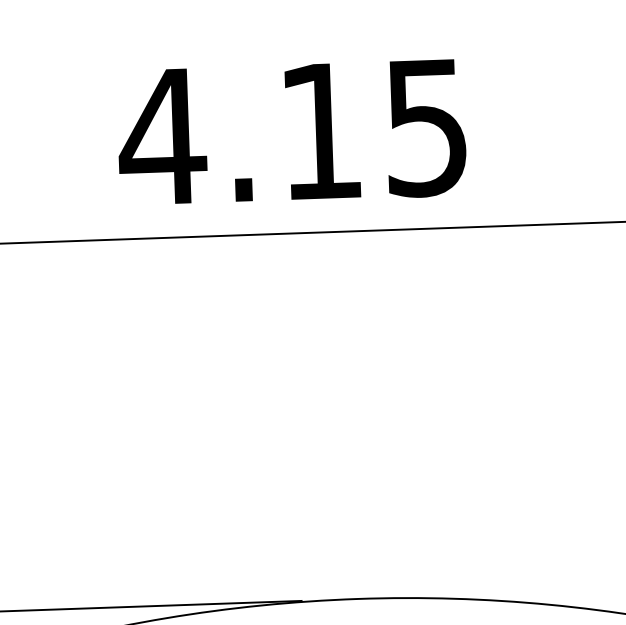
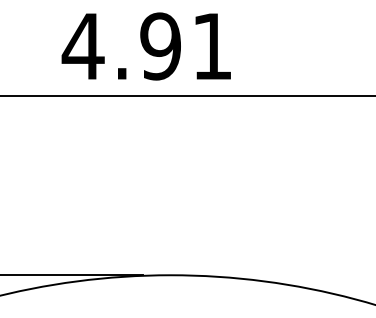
text: (371, 129) -> (185, 46), 4.15 -> 4.91

